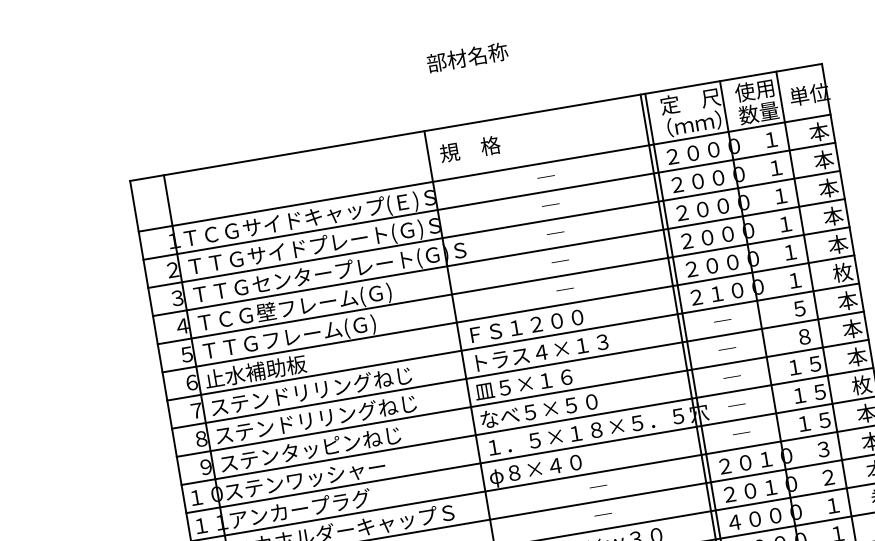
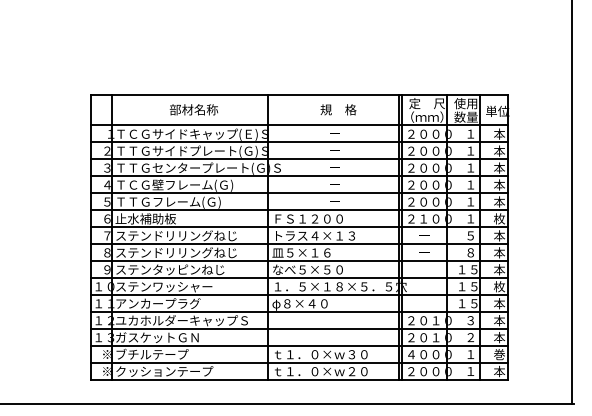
text: (466, 57) -> (193, 109), moved
text: (470, 148) -> (338, 109), moved

